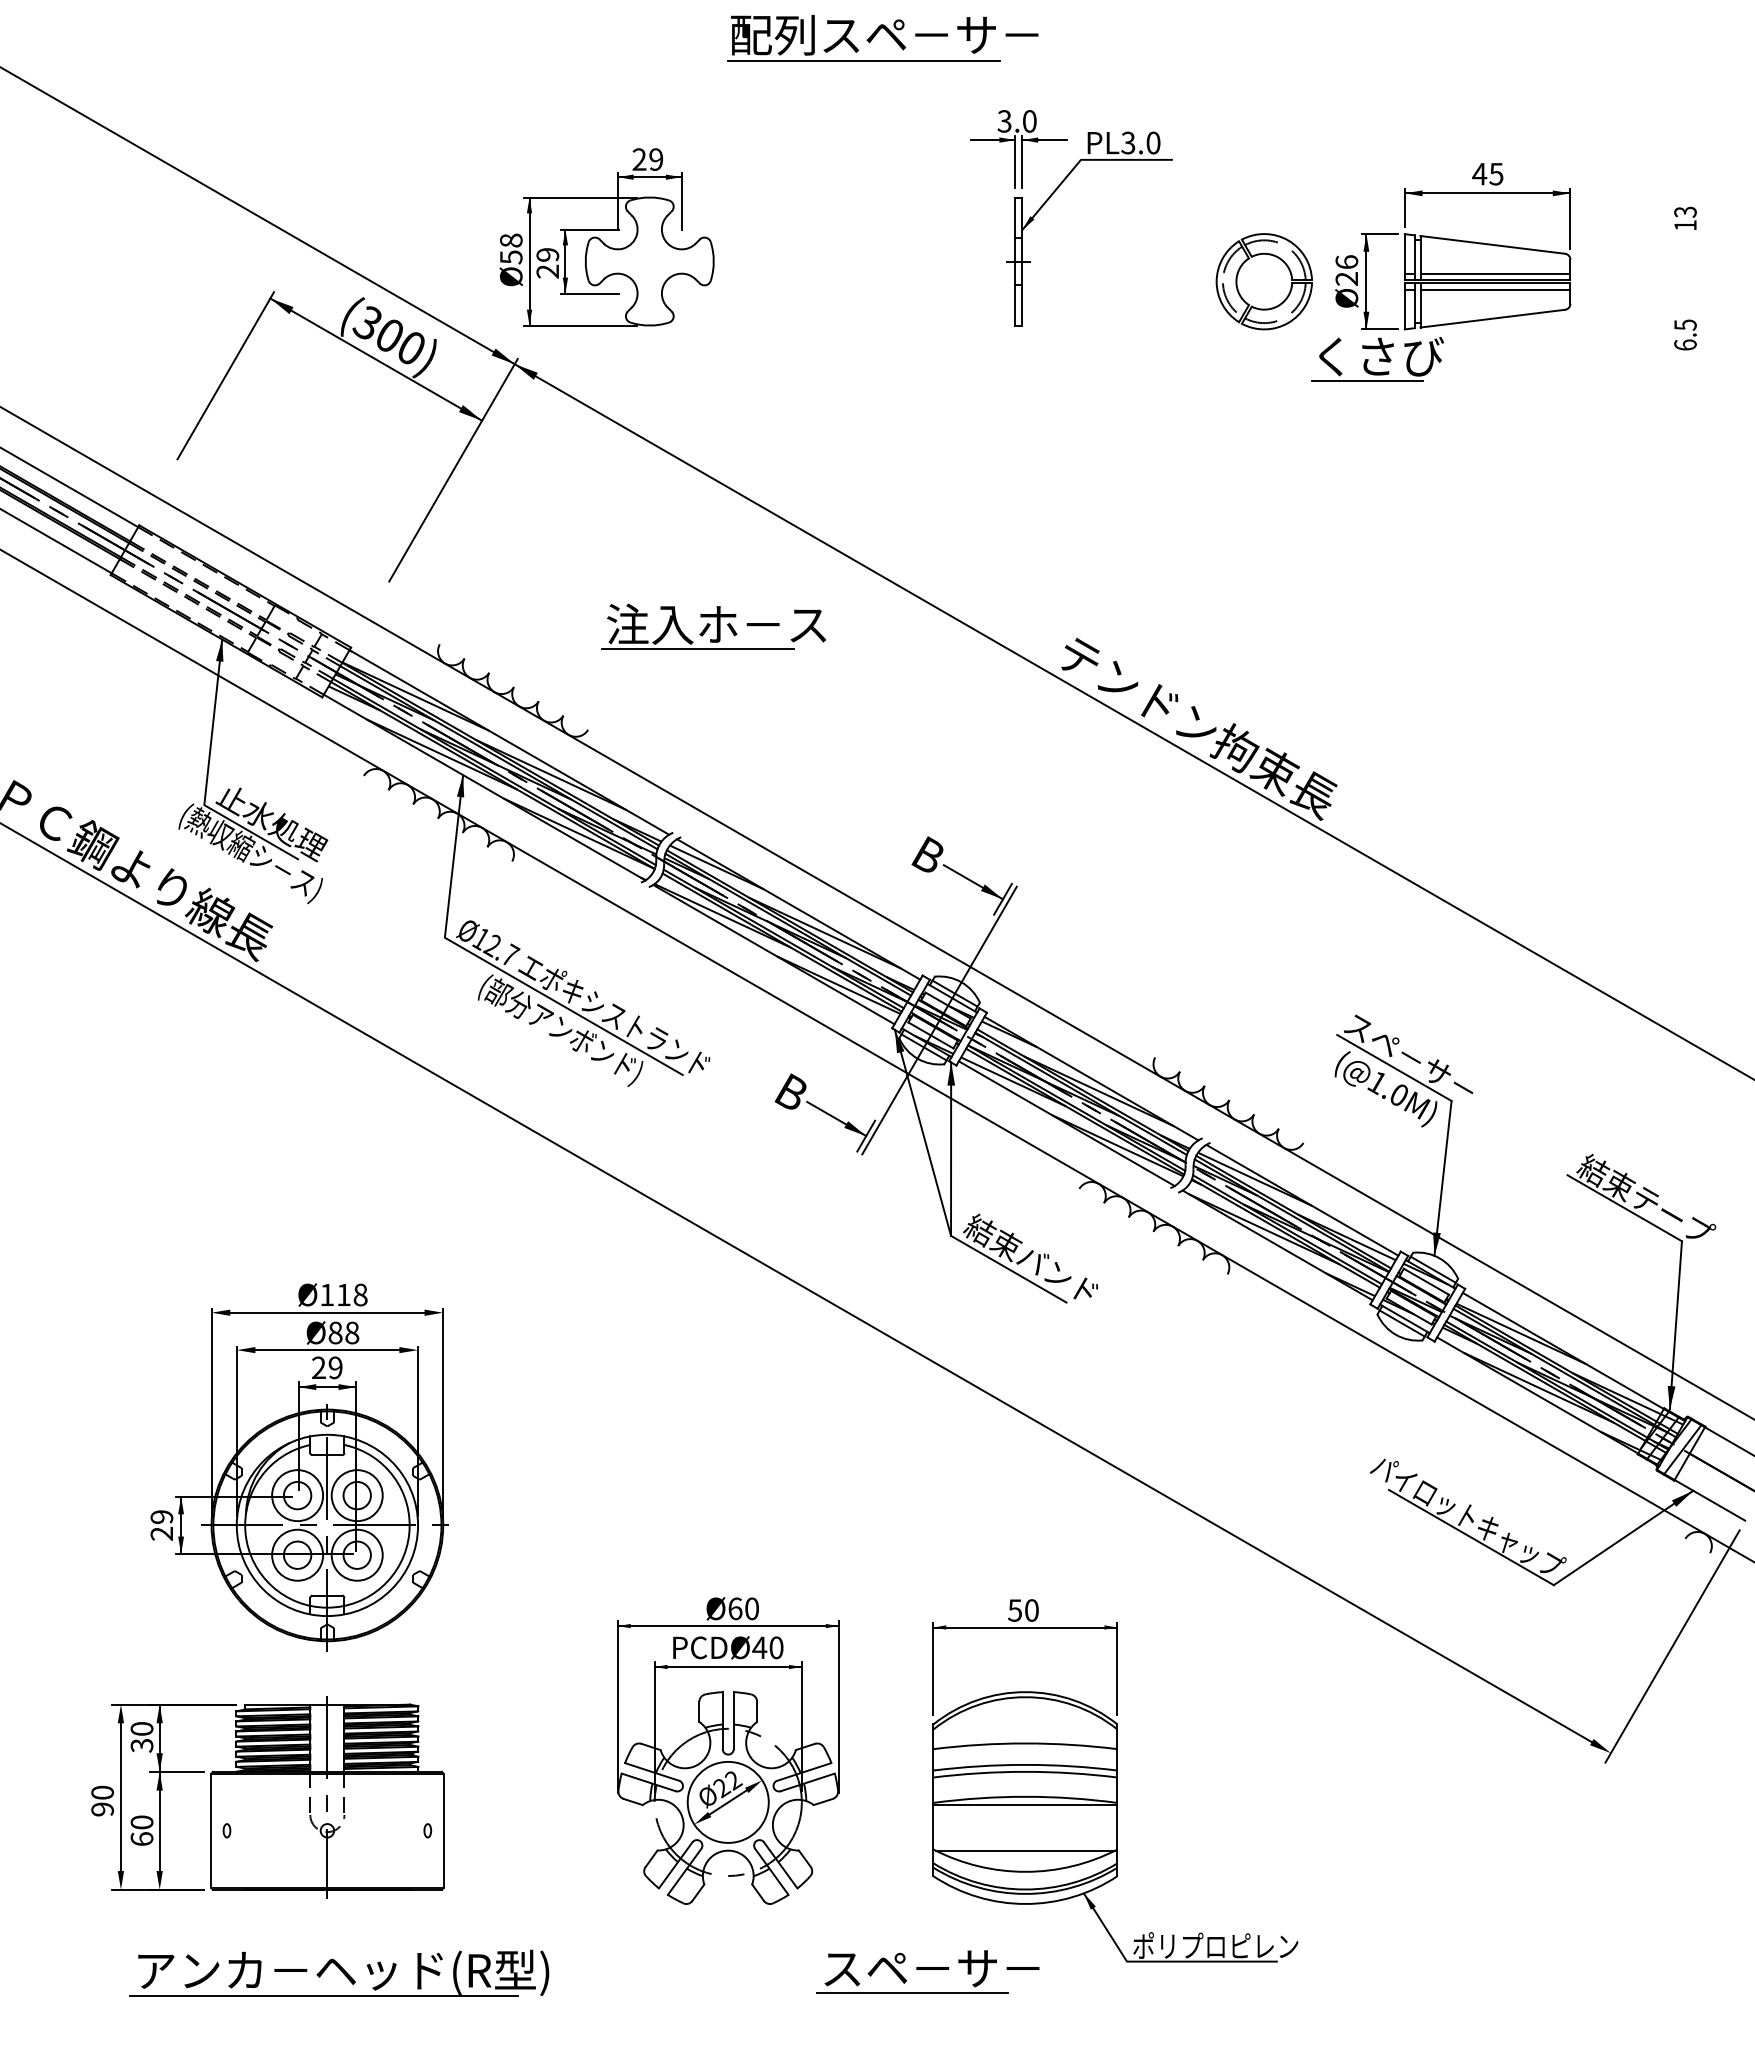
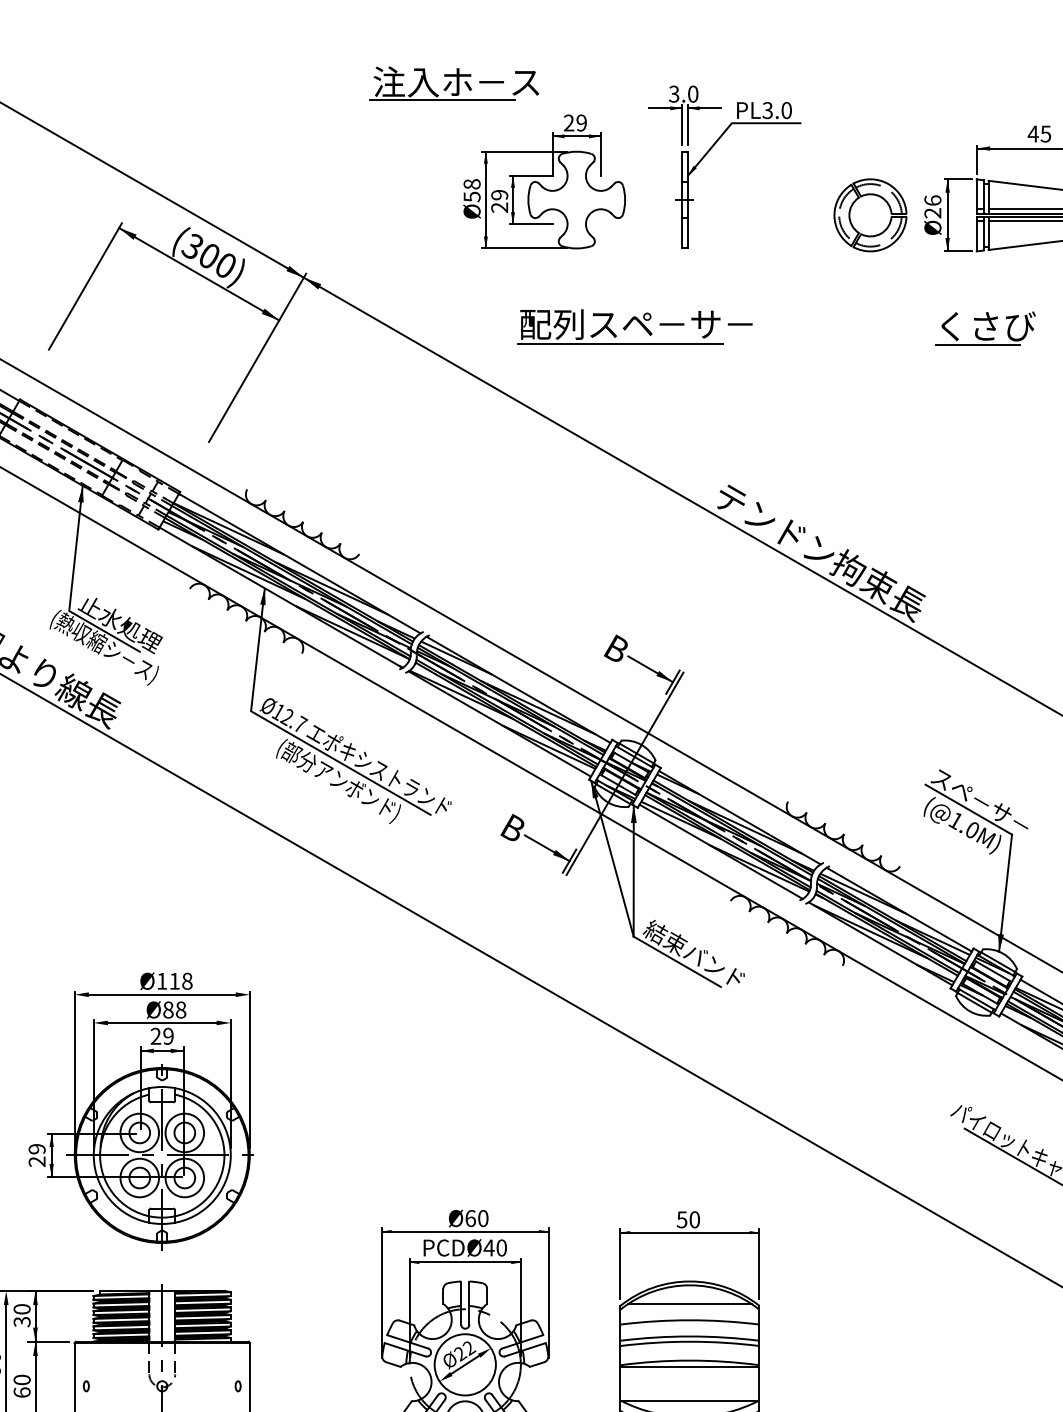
part: (877, 33) -> (631, 323), moved
part: (606, 237) -> (544, 181), moved
part: (1377, 359) -> (985, 328), moved
part: (713, 626) -> (454, 83), moved
line: (1025, 1721) -> (689, 1303), added

